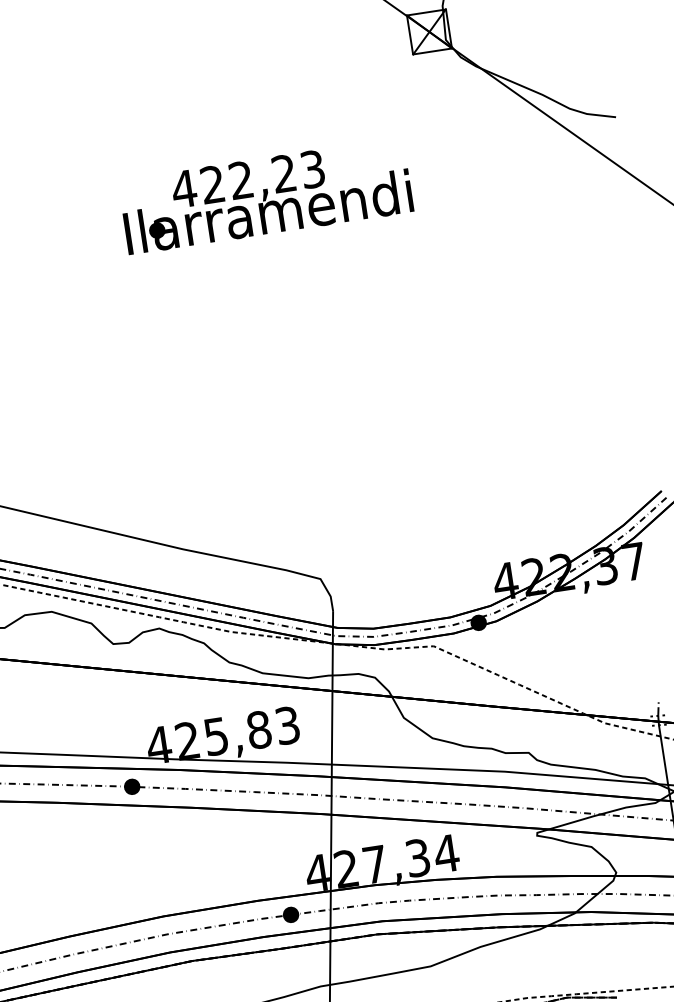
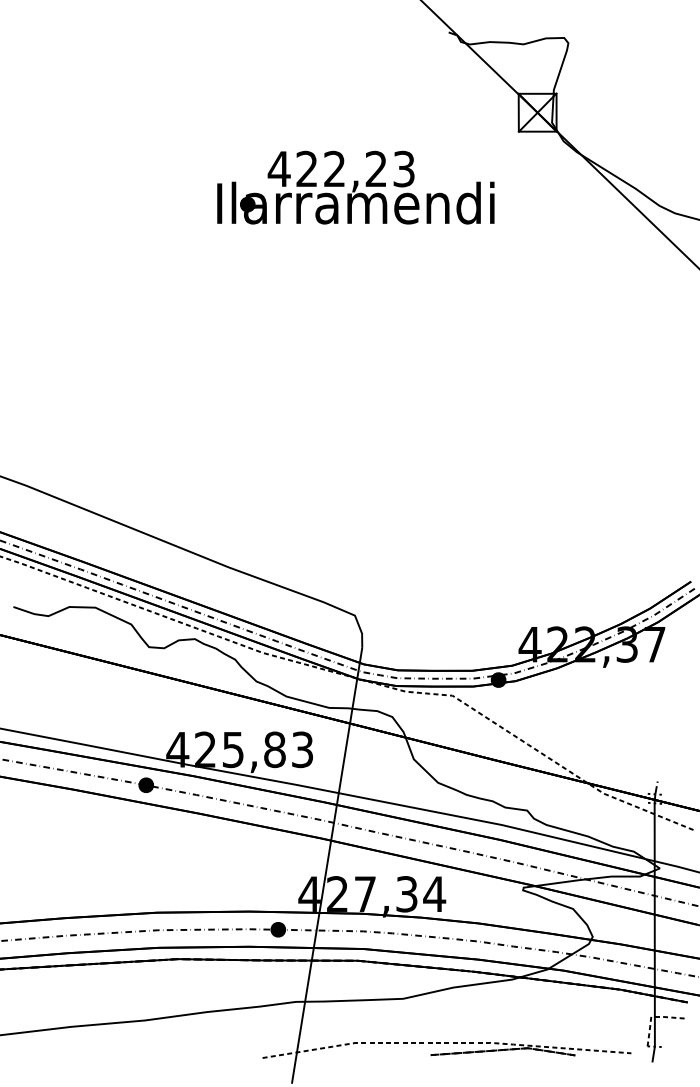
text: (265, 196) -> (355, 187), moved

